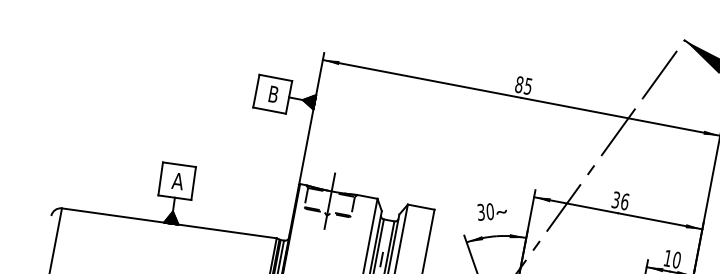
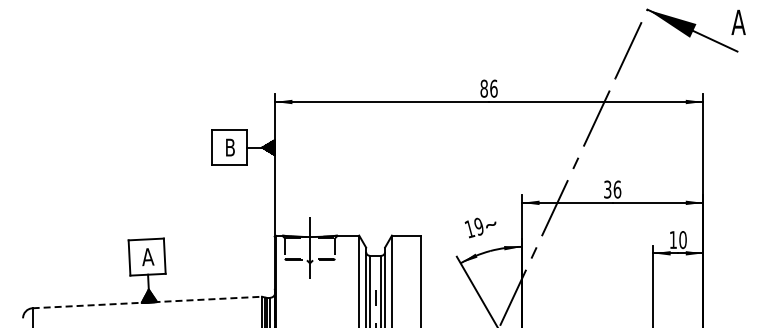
text: (528, 86) -> (493, 88), 85 -> 86
text: (484, 212) -> (473, 228), 30 -> 19
line: (169, 223) -> (147, 302), solid -> dashed

